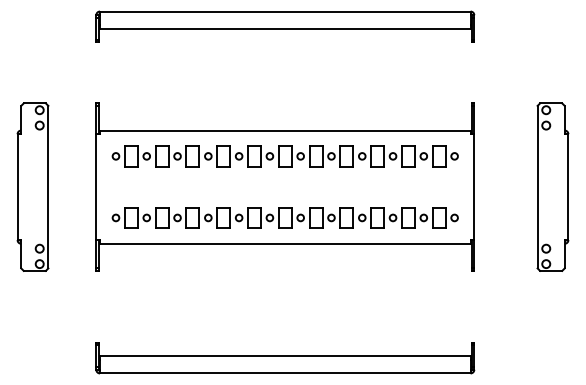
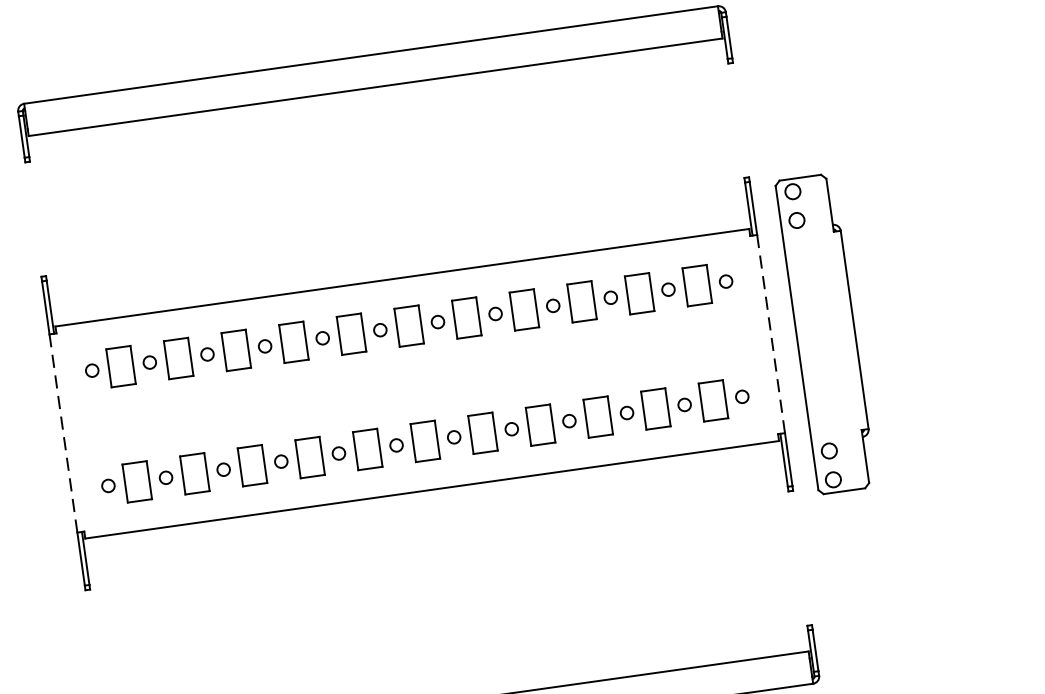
part: (552, 186) -> (824, 332), moved
line: (96, 187) -> (63, 434), solid -> dashed
line: (474, 187) -> (771, 334), solid -> dashed

